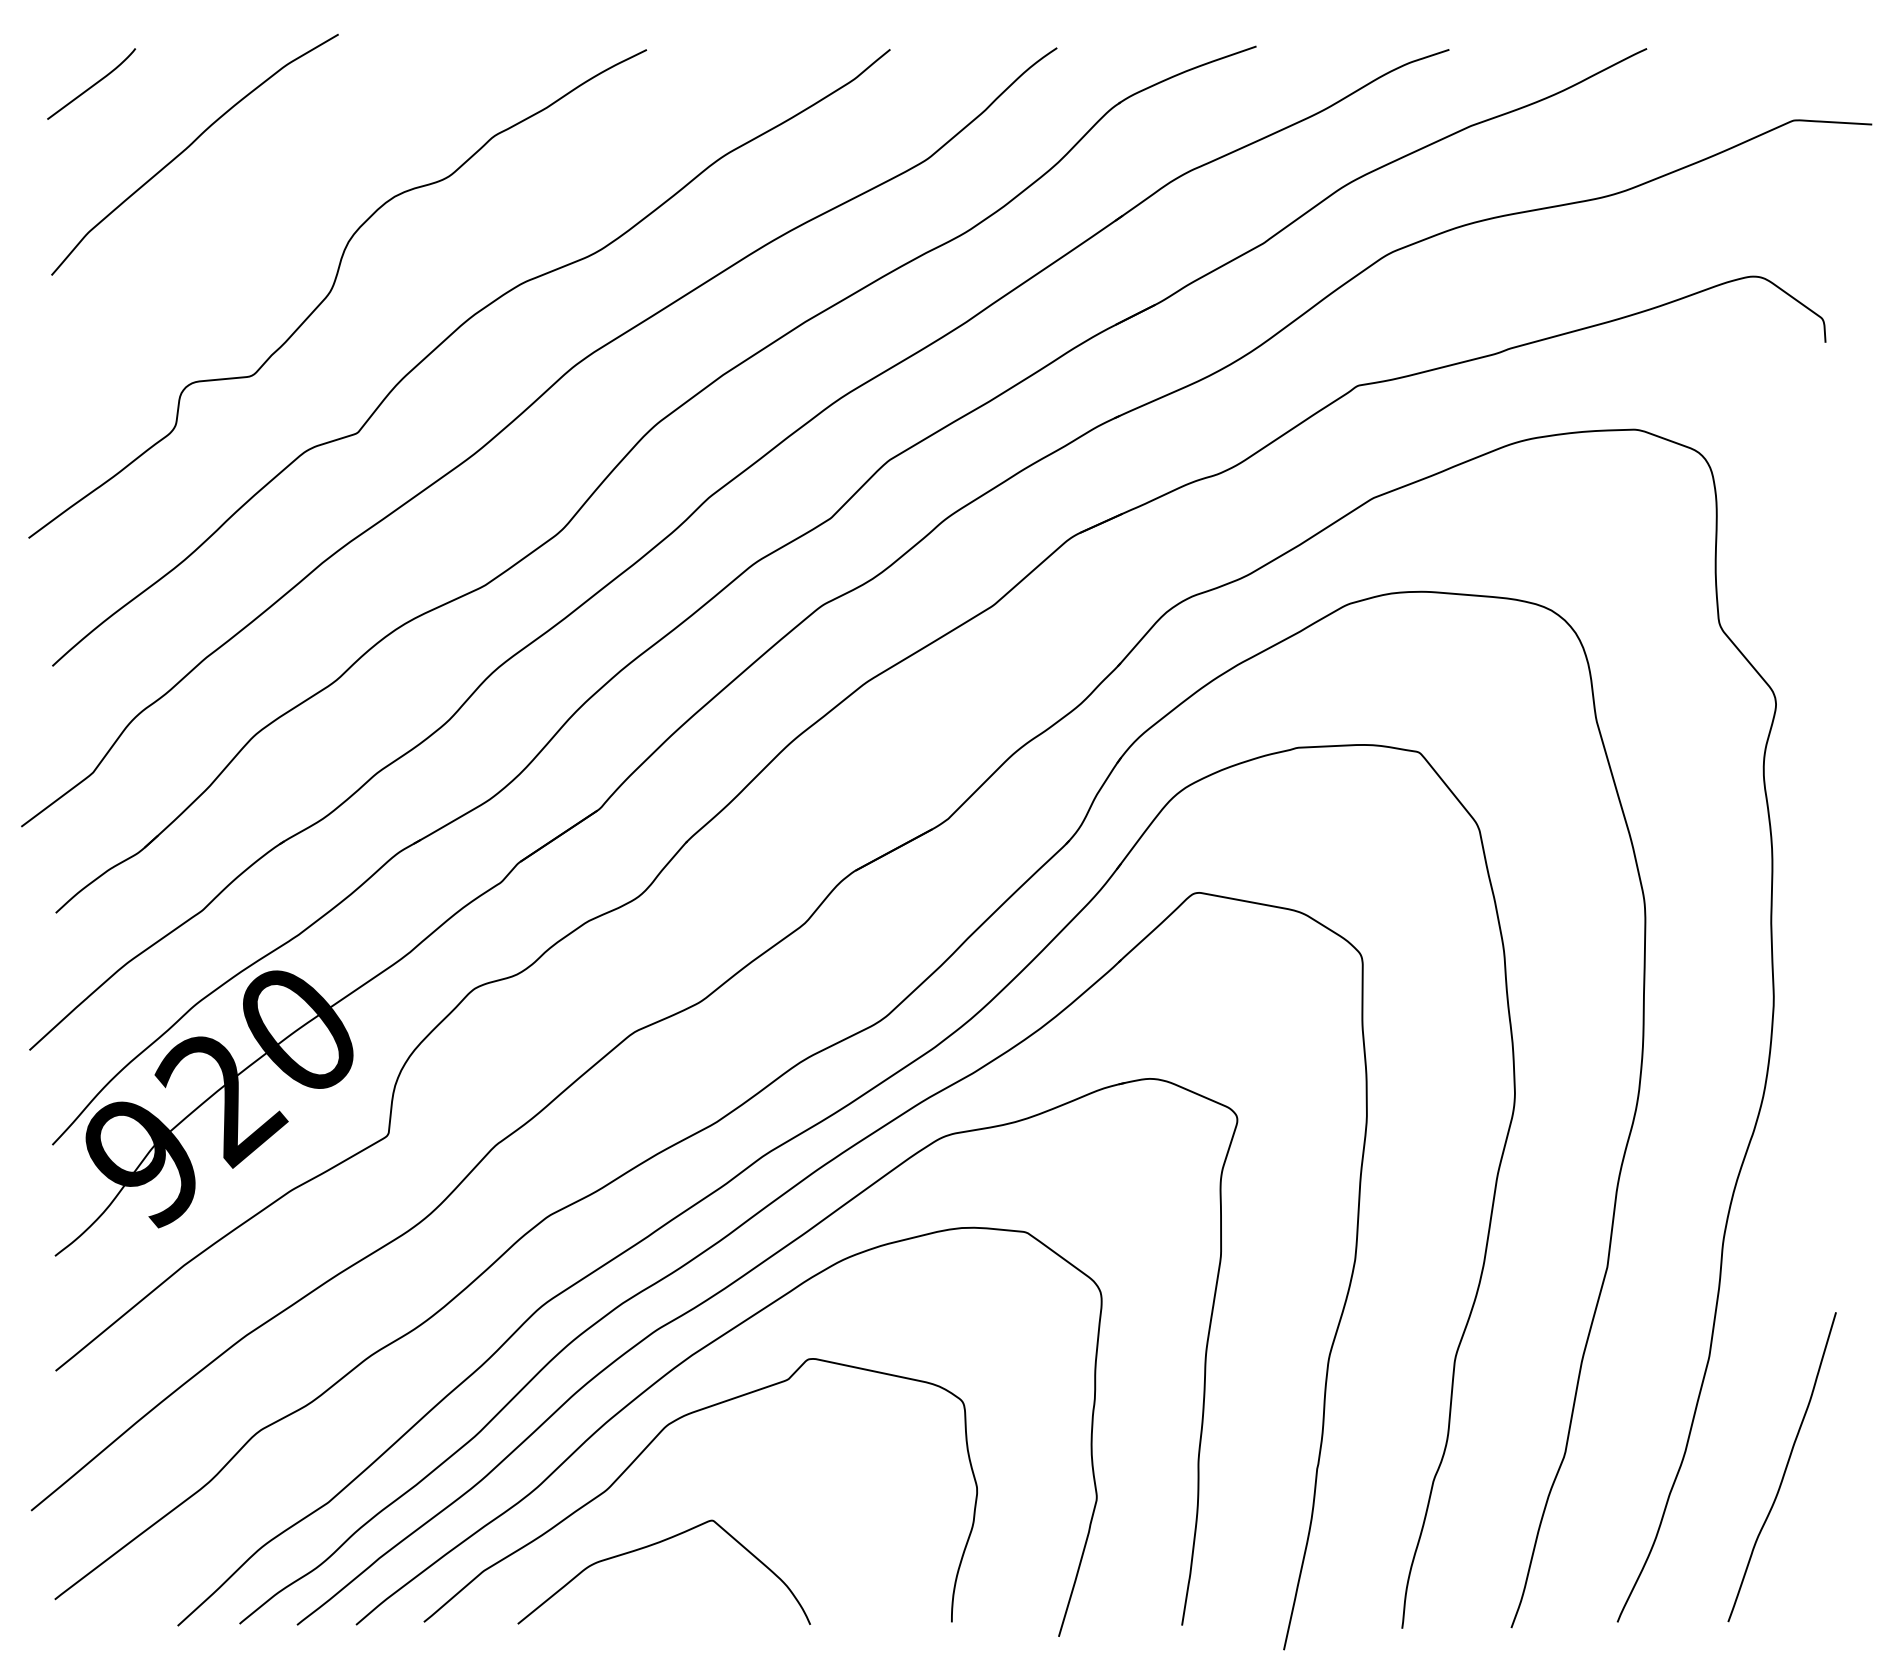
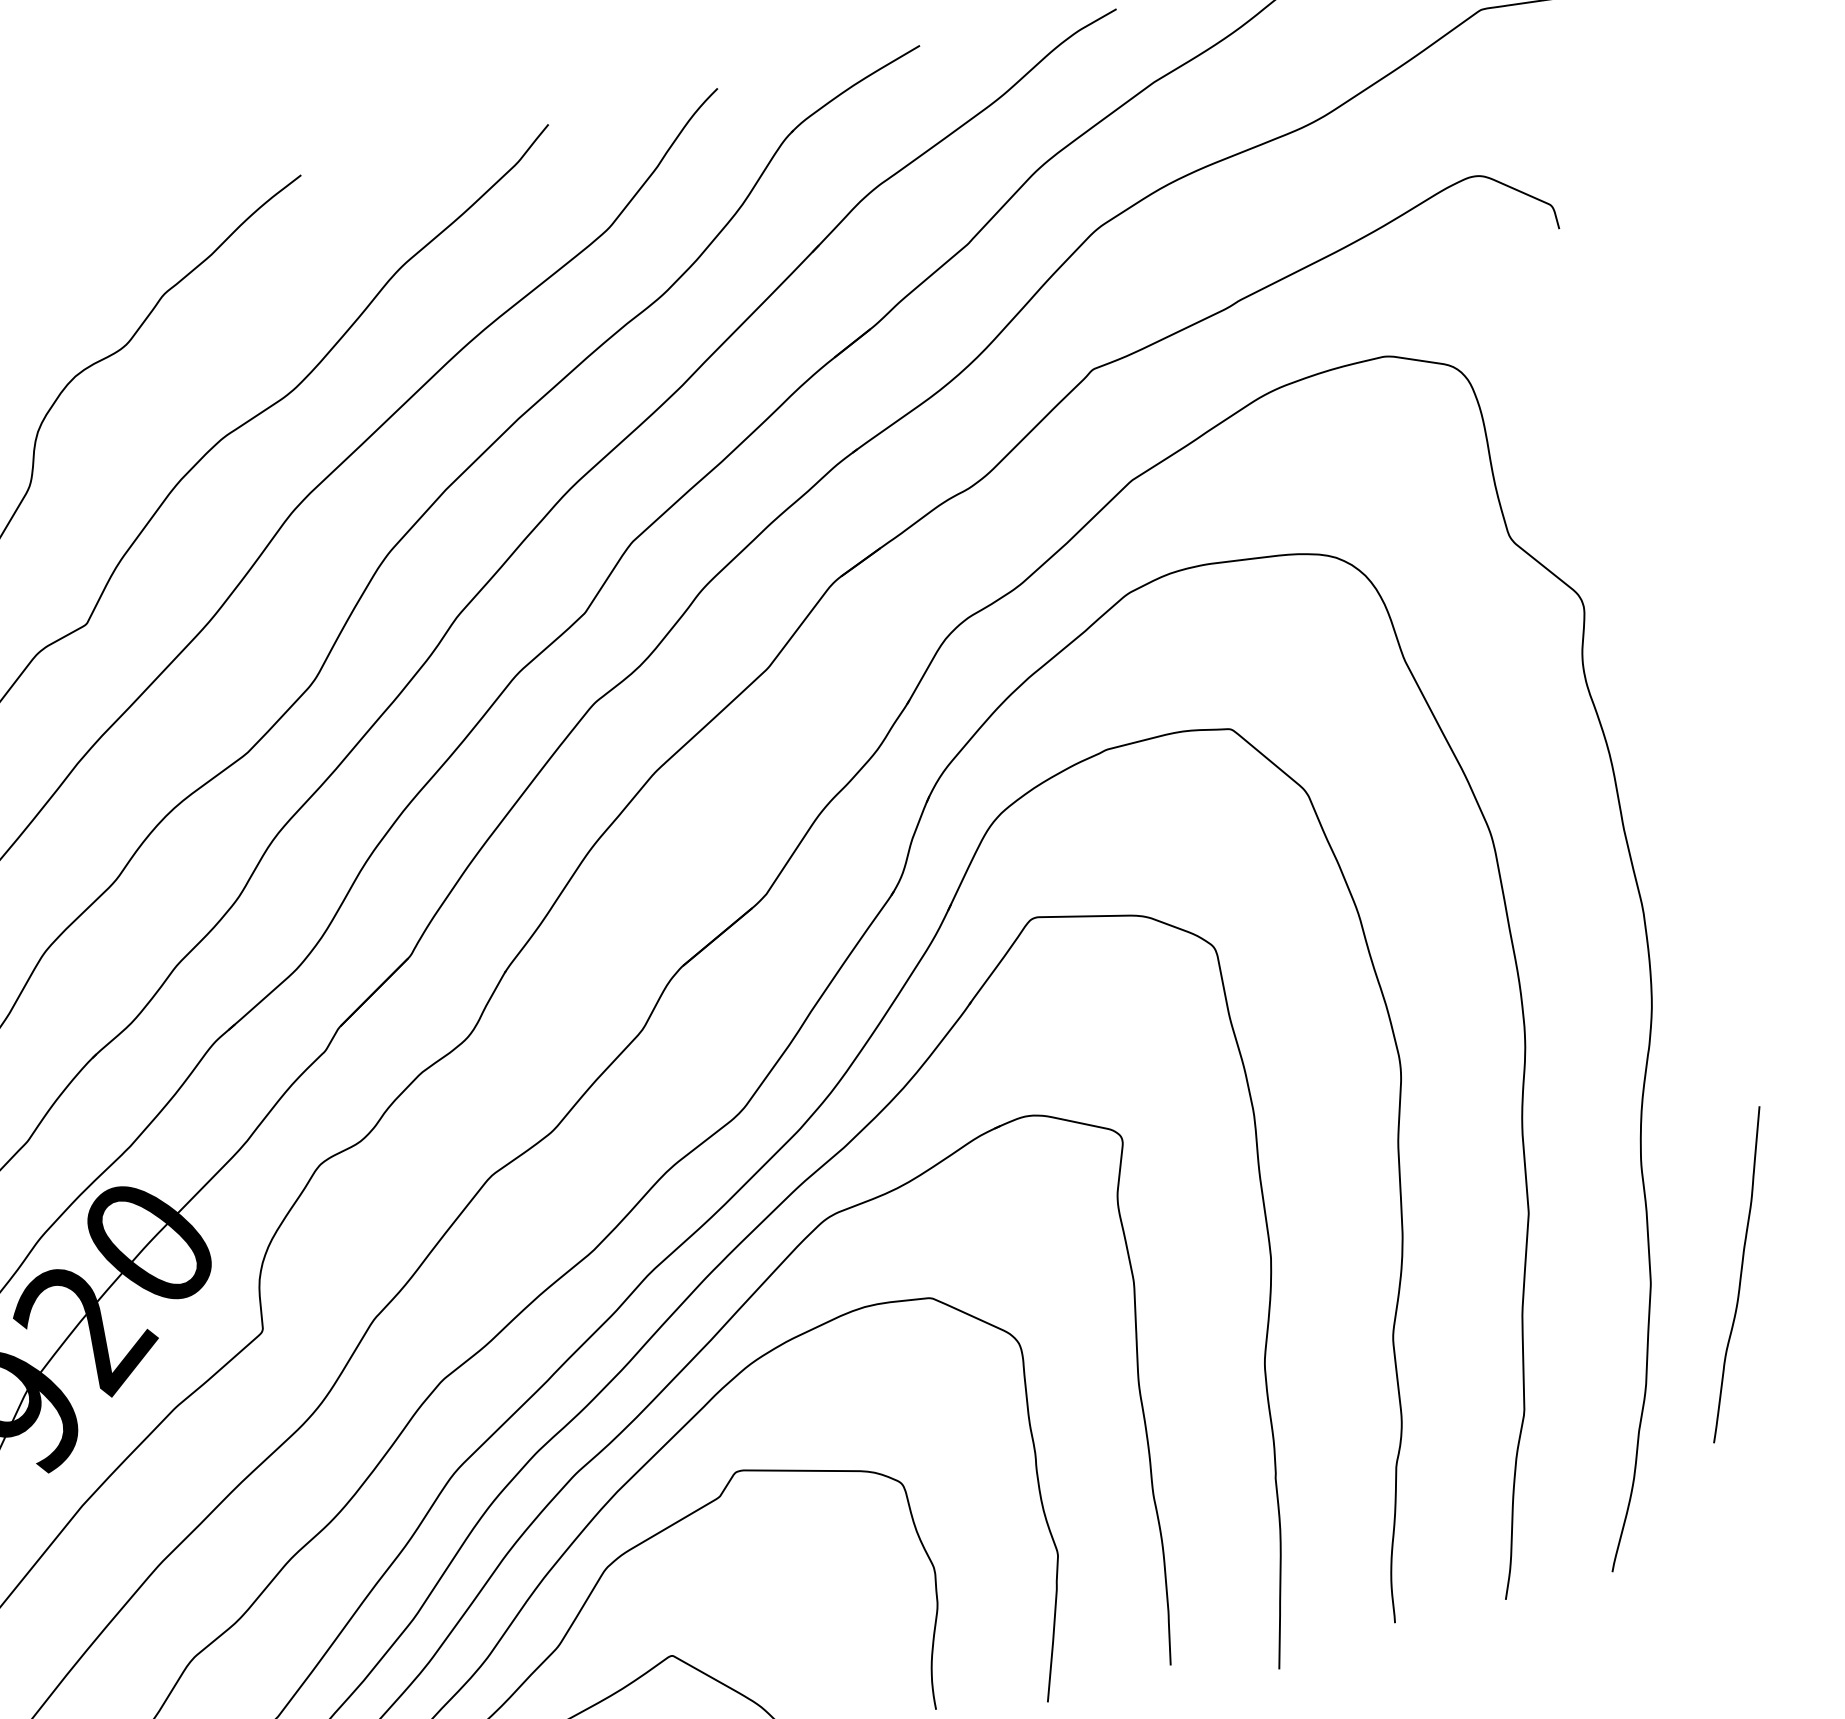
curve: (1784, 1469) -> (1739, 1276), moved

